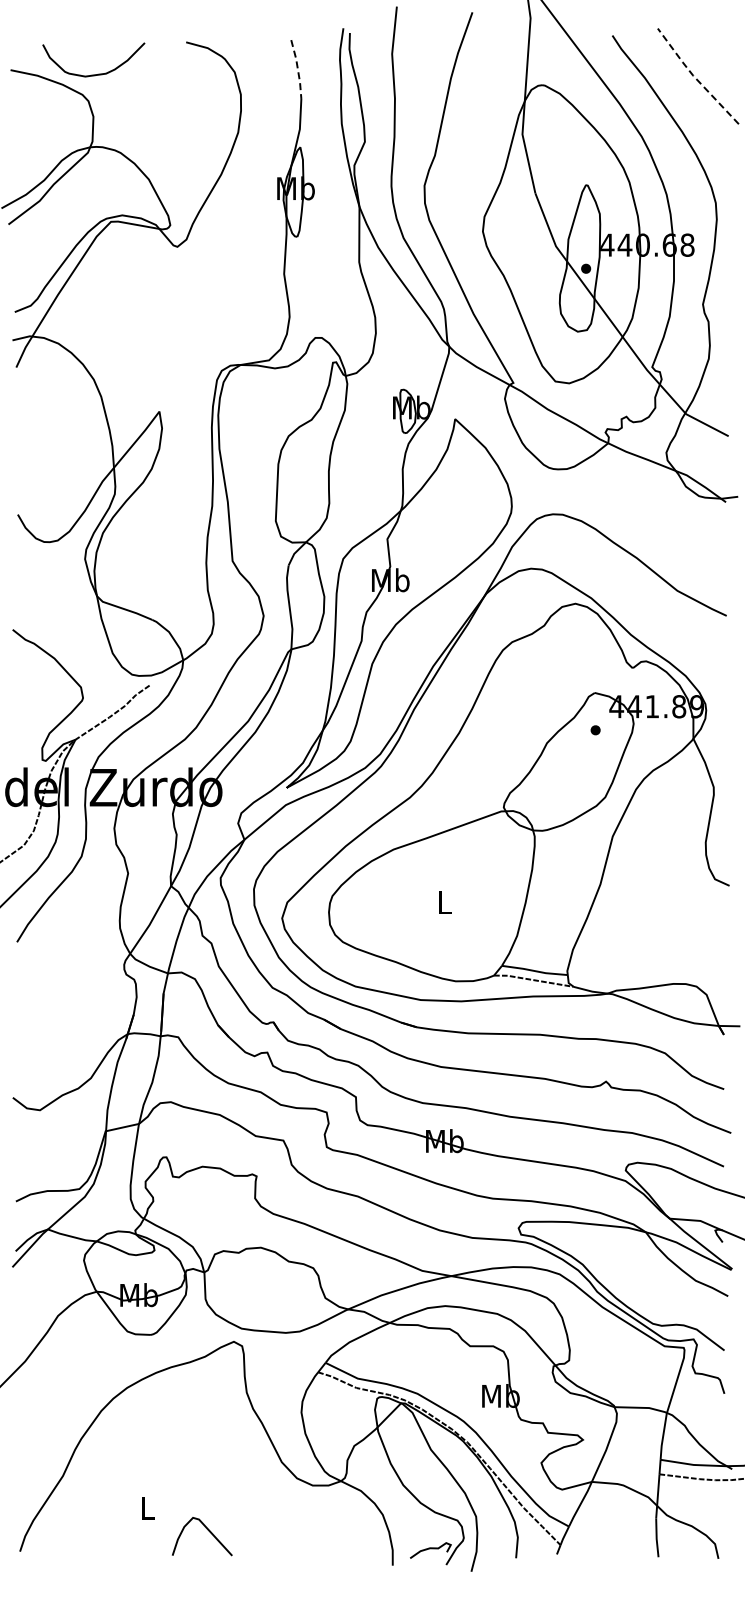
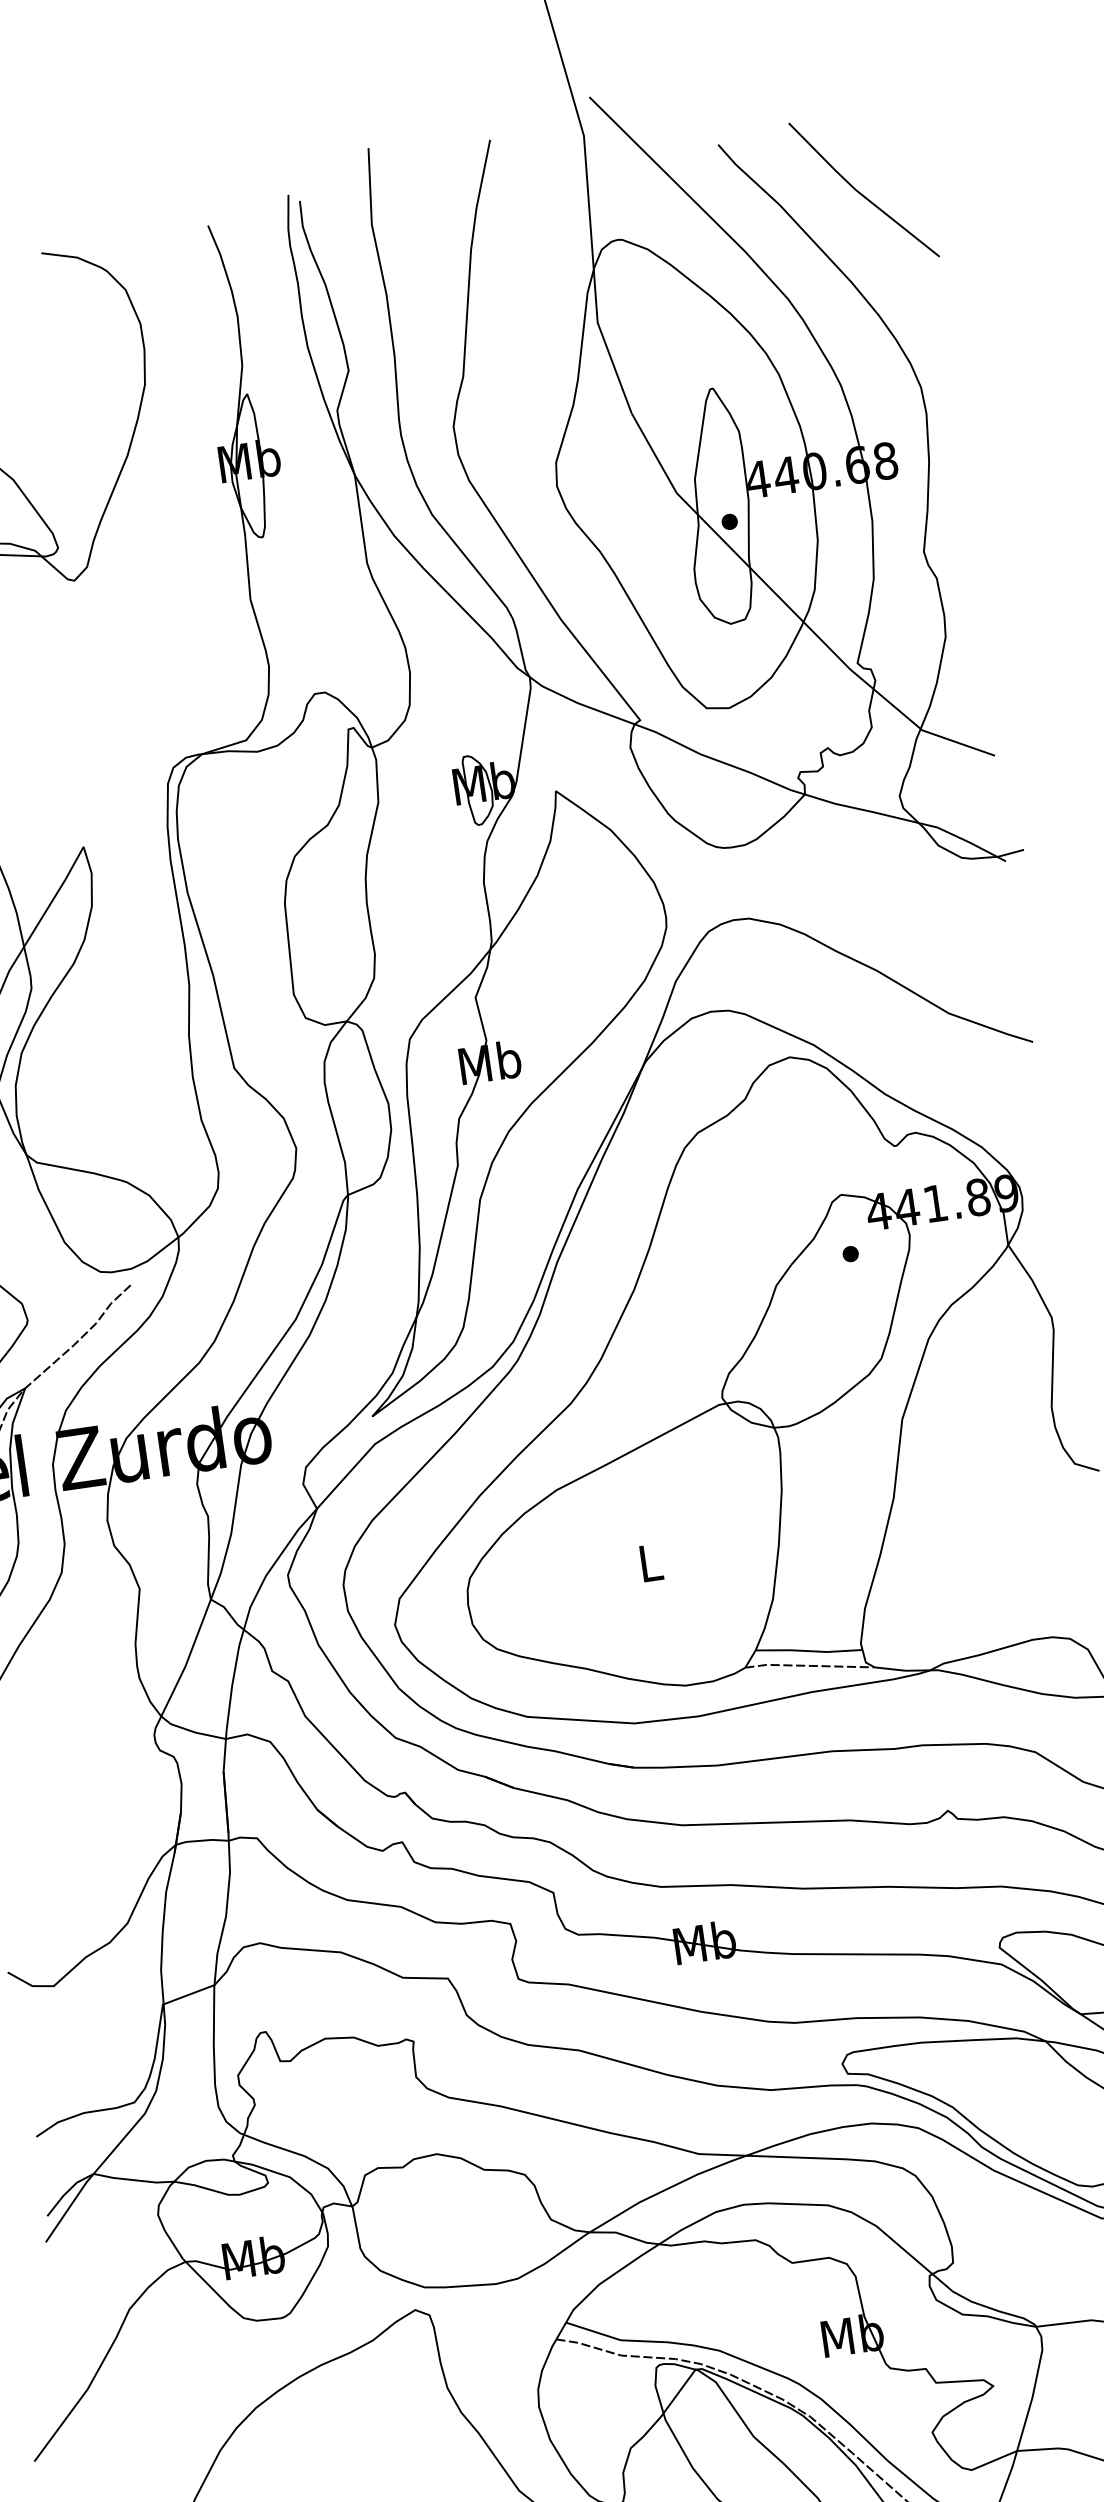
line: (297, 69) -> (224, 270), dashed -> solid
line: (694, 77) -> (858, 192), dashed -> solid

